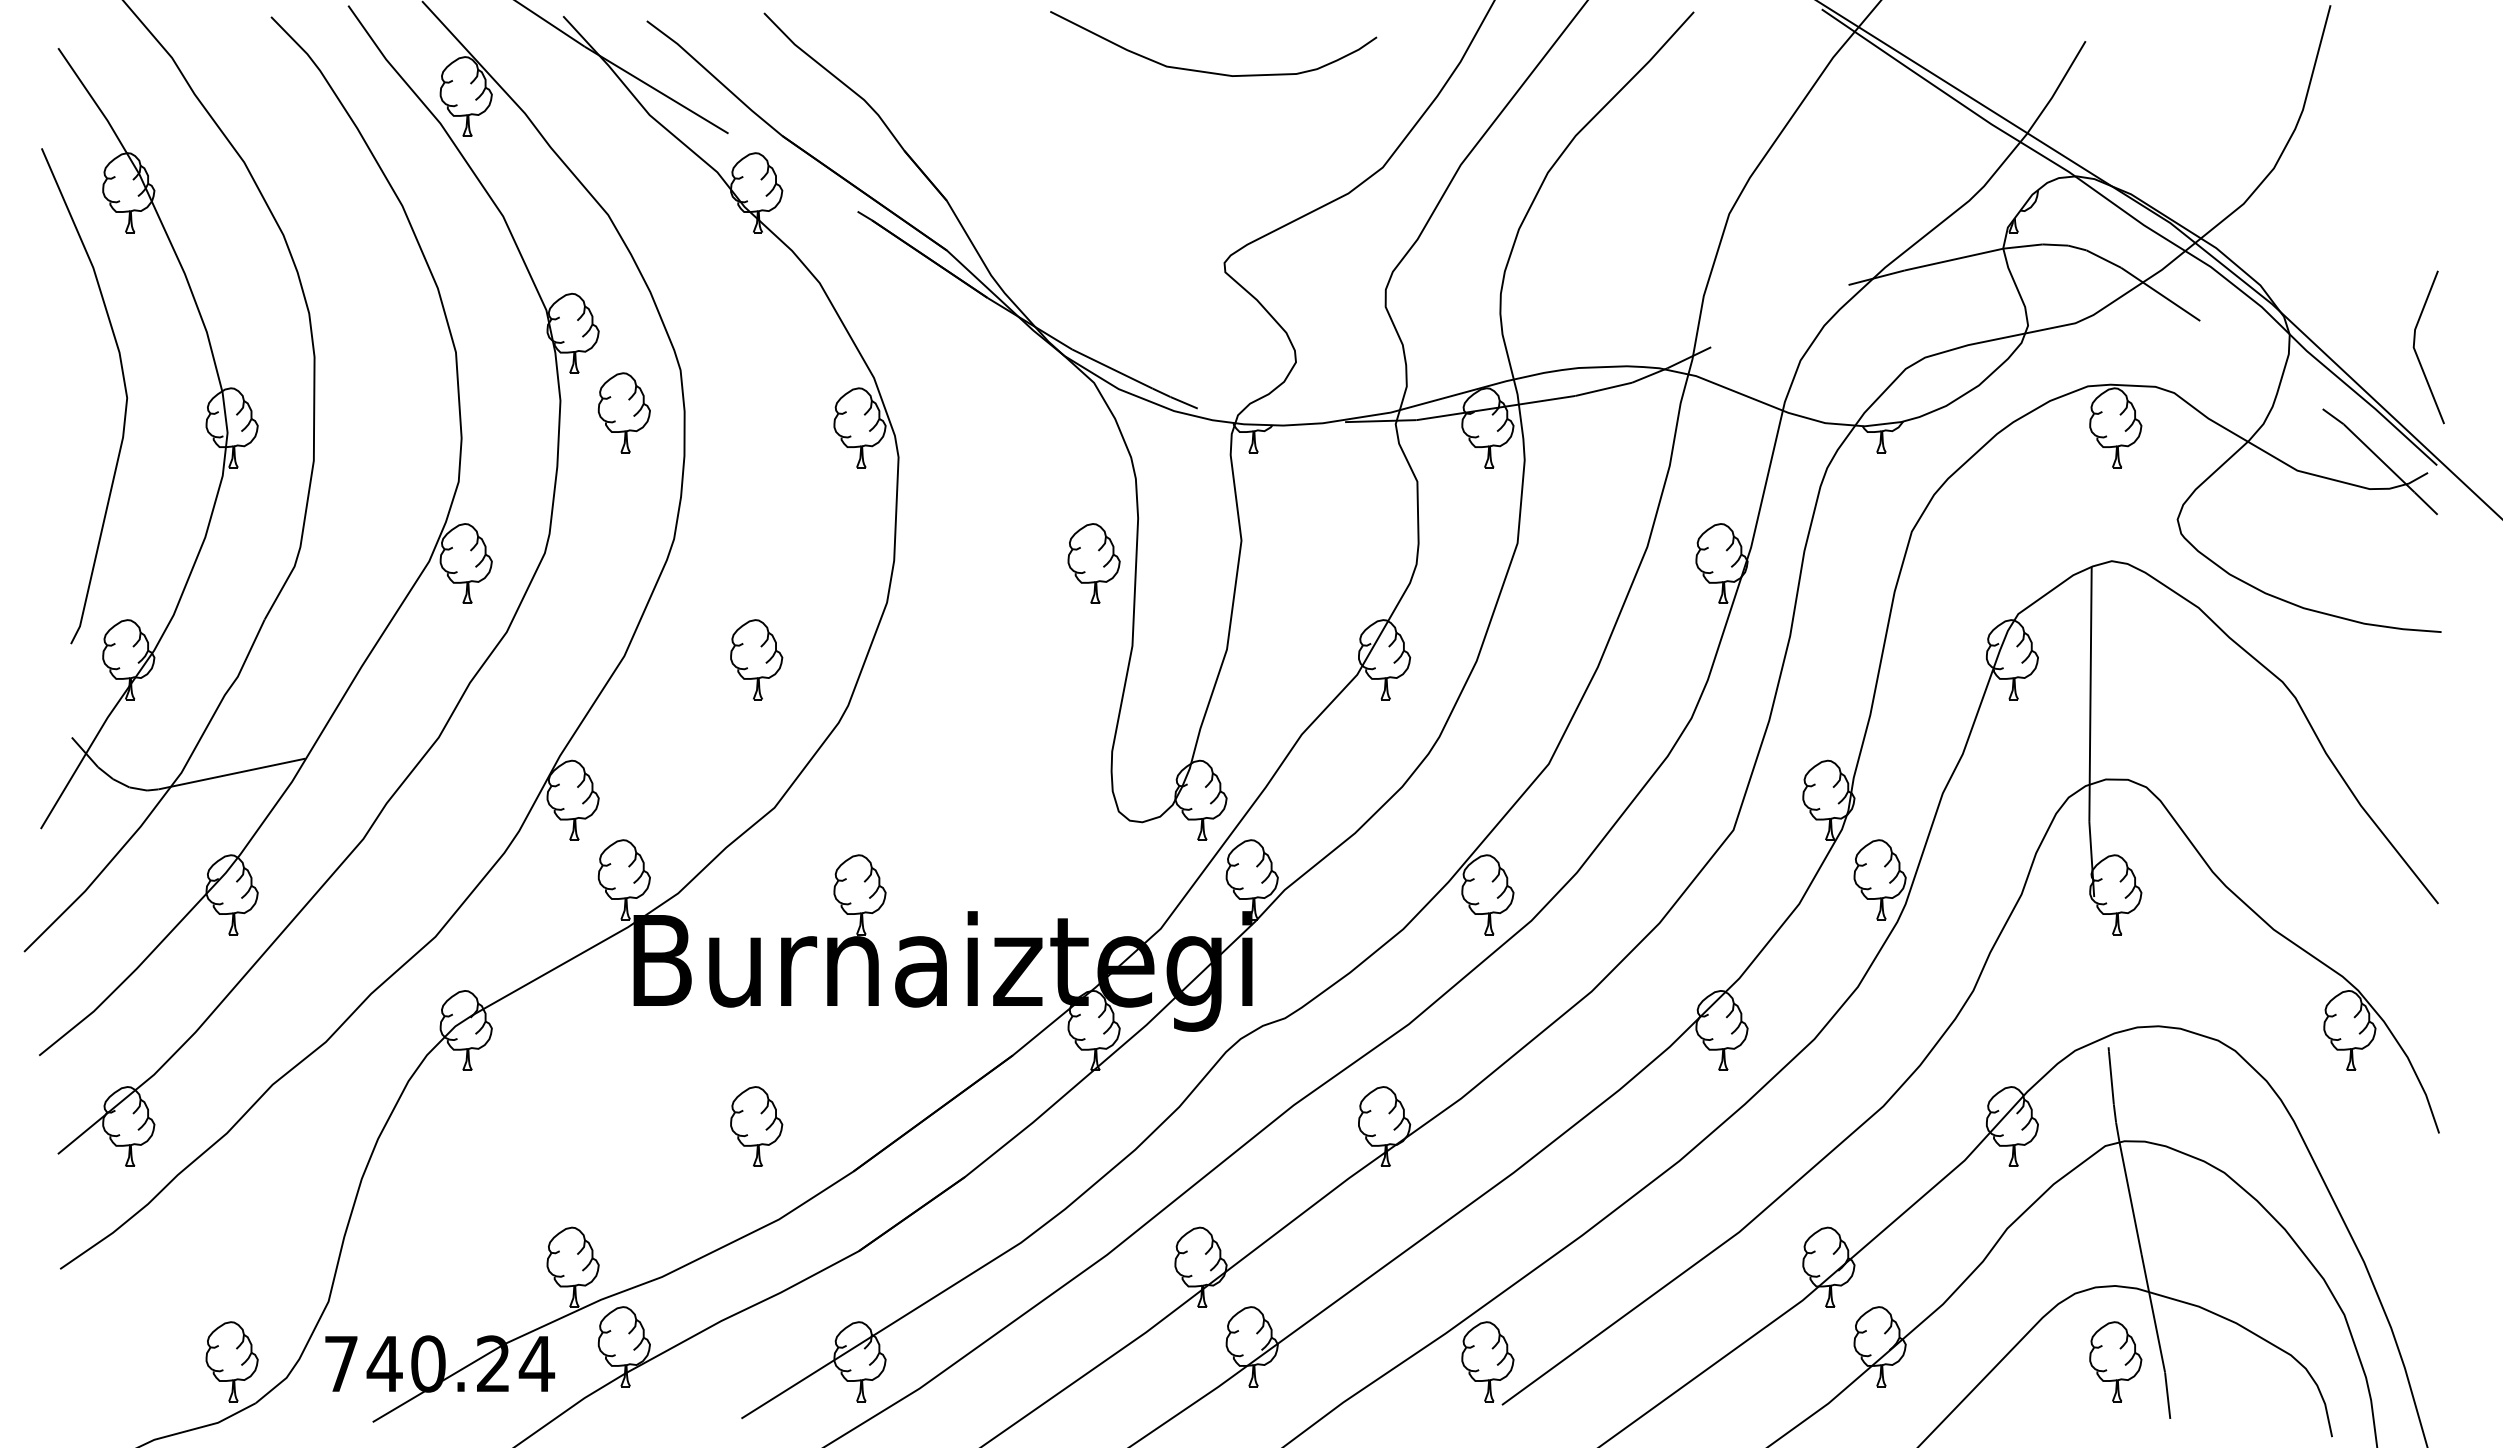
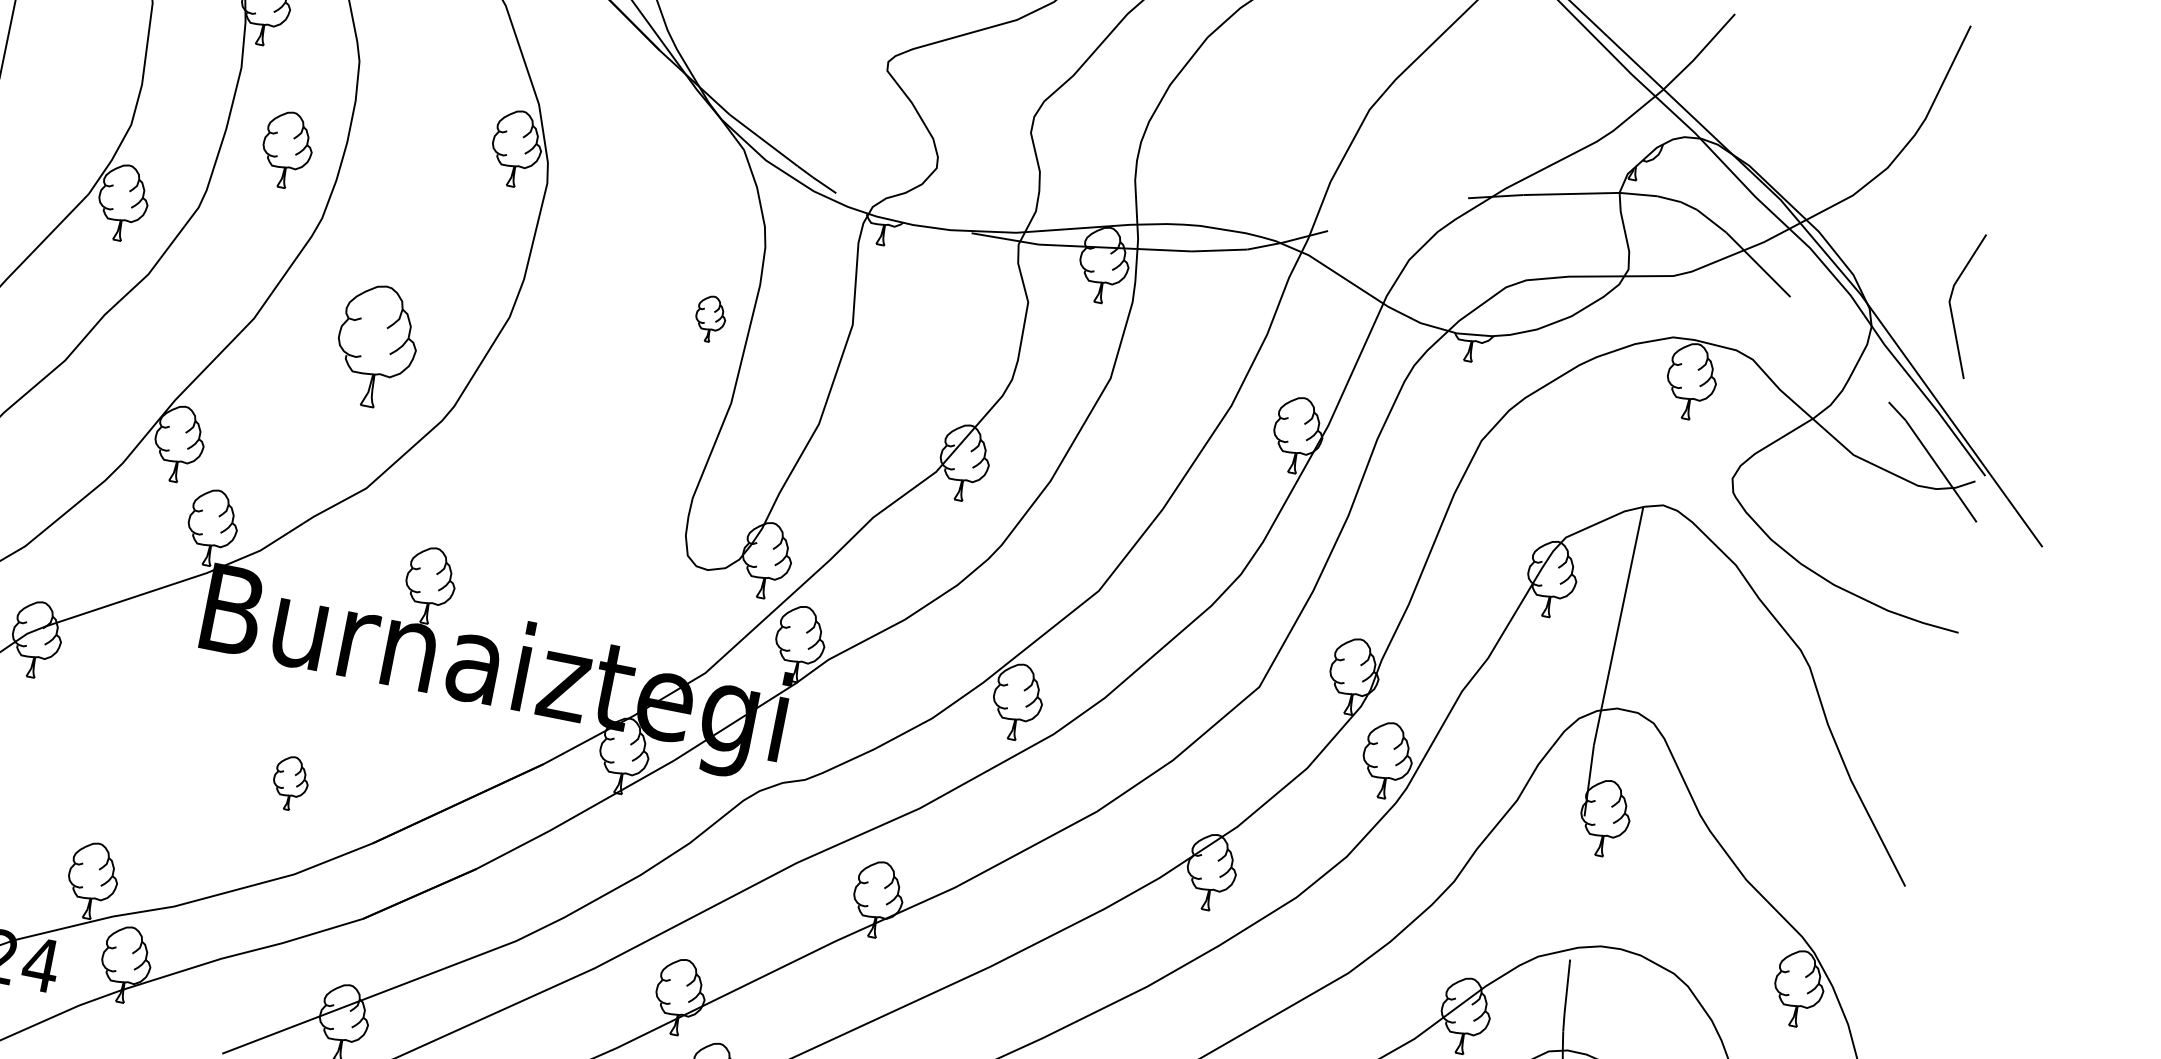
line: (2417, 353) -> (1951, 308), moved
part: (623, 412) -> (286, 149), moved
part: (1093, 563) -> (710, 318), size x0.6
part: (756, 659) -> (376, 346), size x1.6
part: (756, 1126) -> (290, 783), size x0.7

